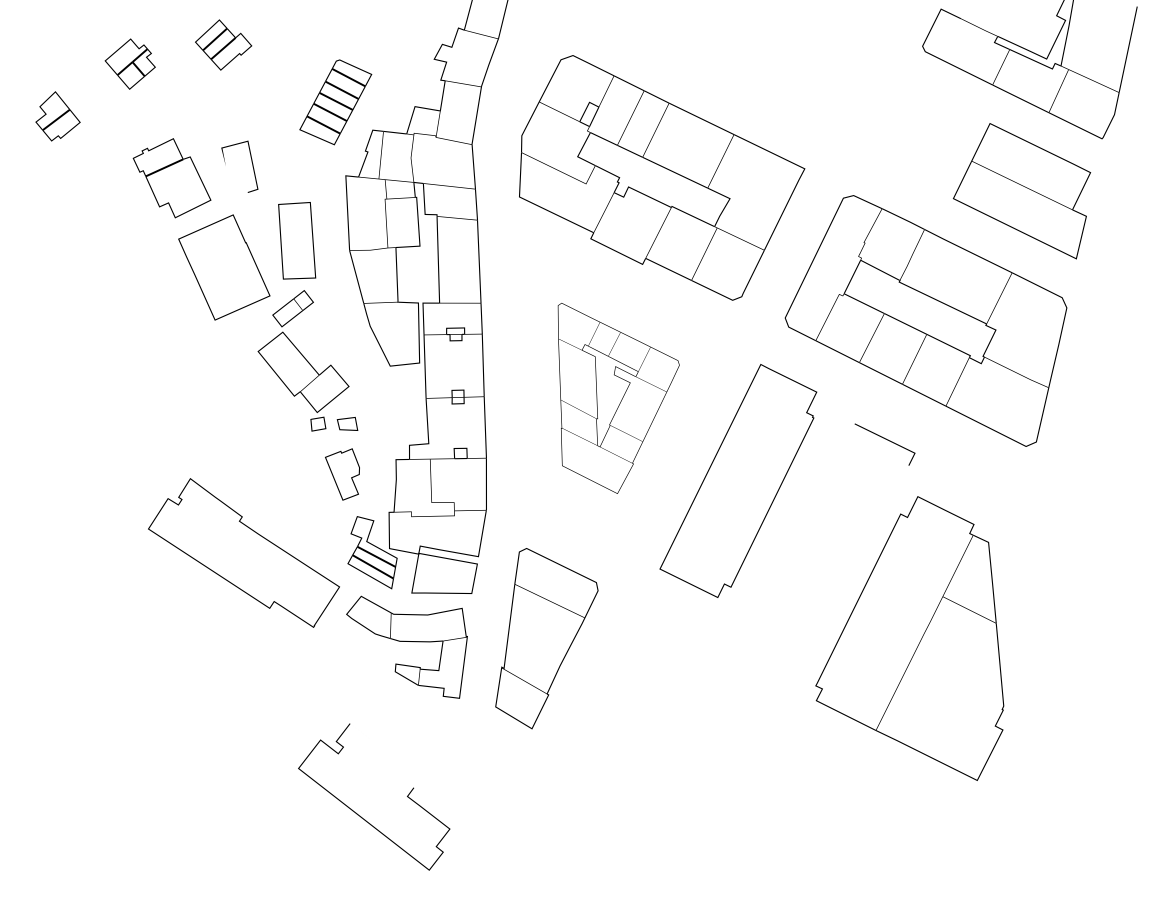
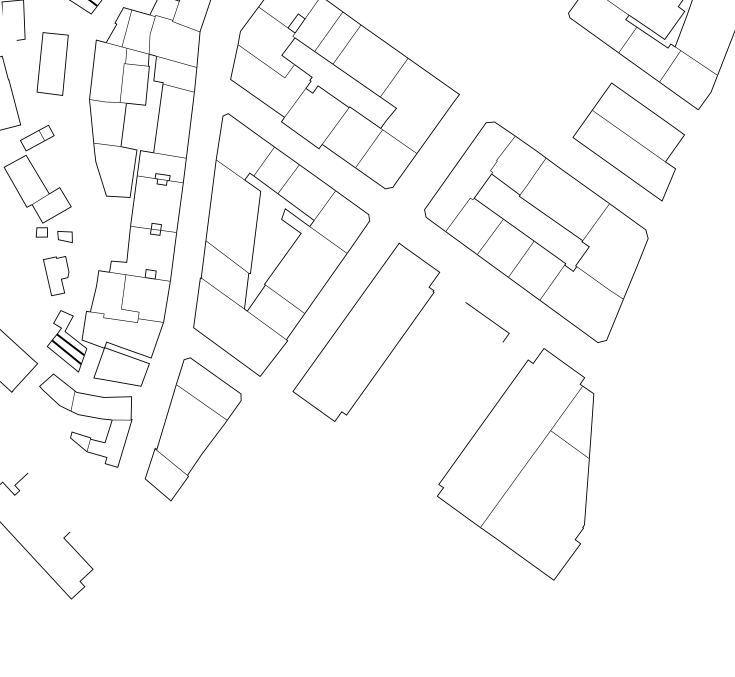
part: (297, 240) -> (53, 63), moved
part: (618, 398) -> (282, 251), size x1.67
part: (909, 638) -> (518, 459), moved

